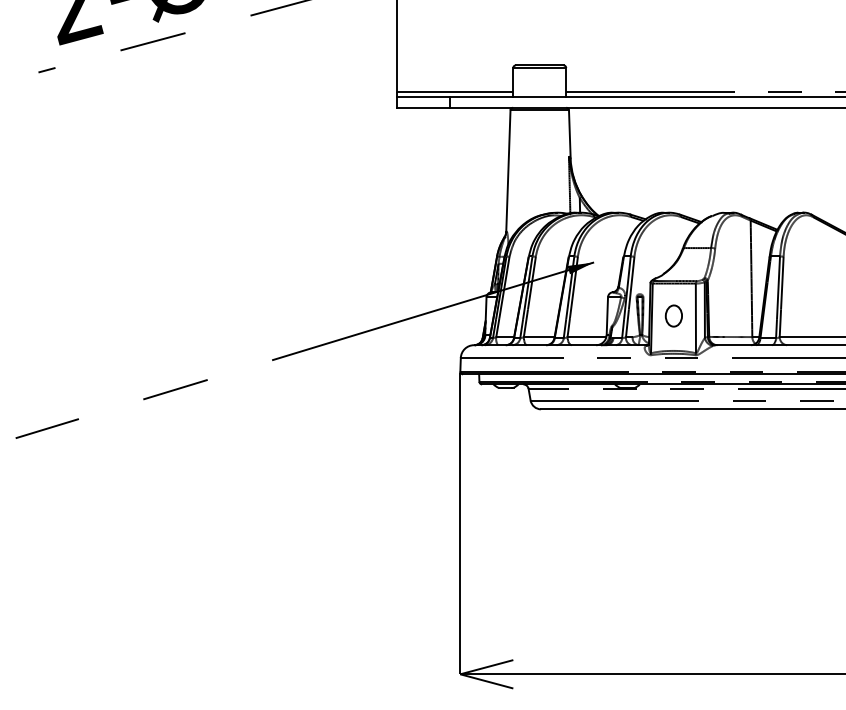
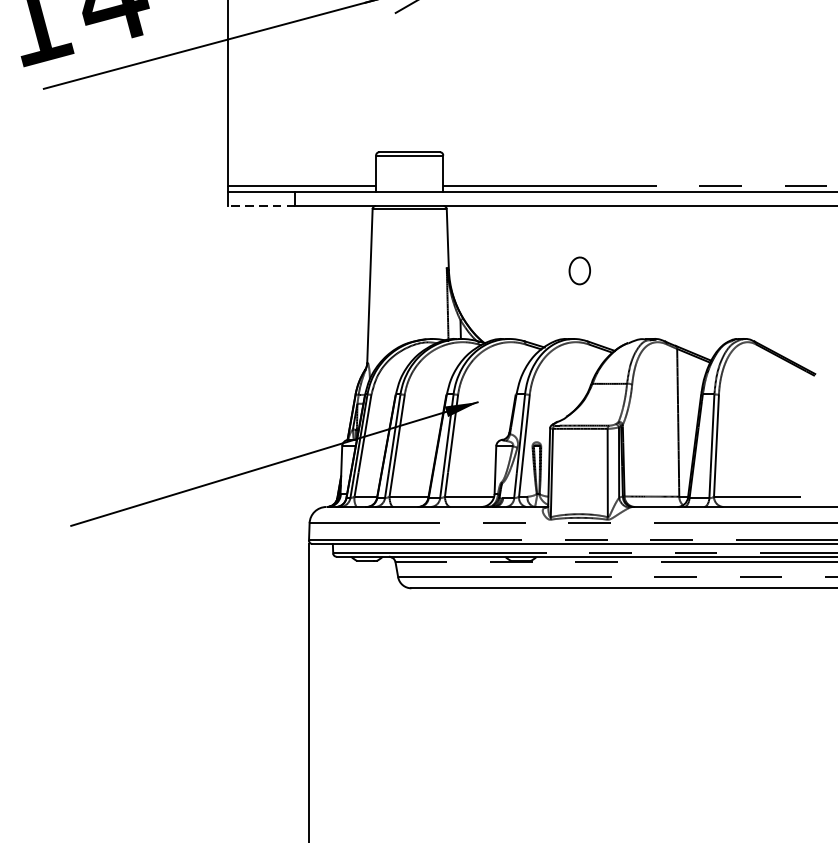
line: (422, 107) -> (261, 205), solid -> dashed
part: (673, 315) -> (579, 270), moved

